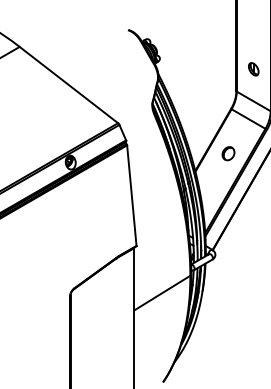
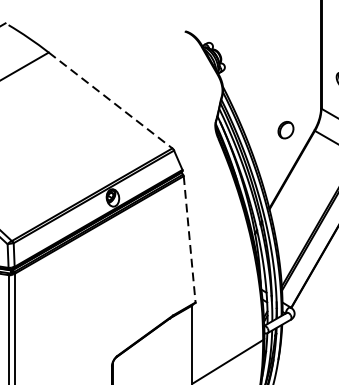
line: (69, 85) -> (111, 101), solid -> dashed
part: (228, 153) -> (285, 129), moved
line: (131, 196) -> (189, 240), solid -> dashed

